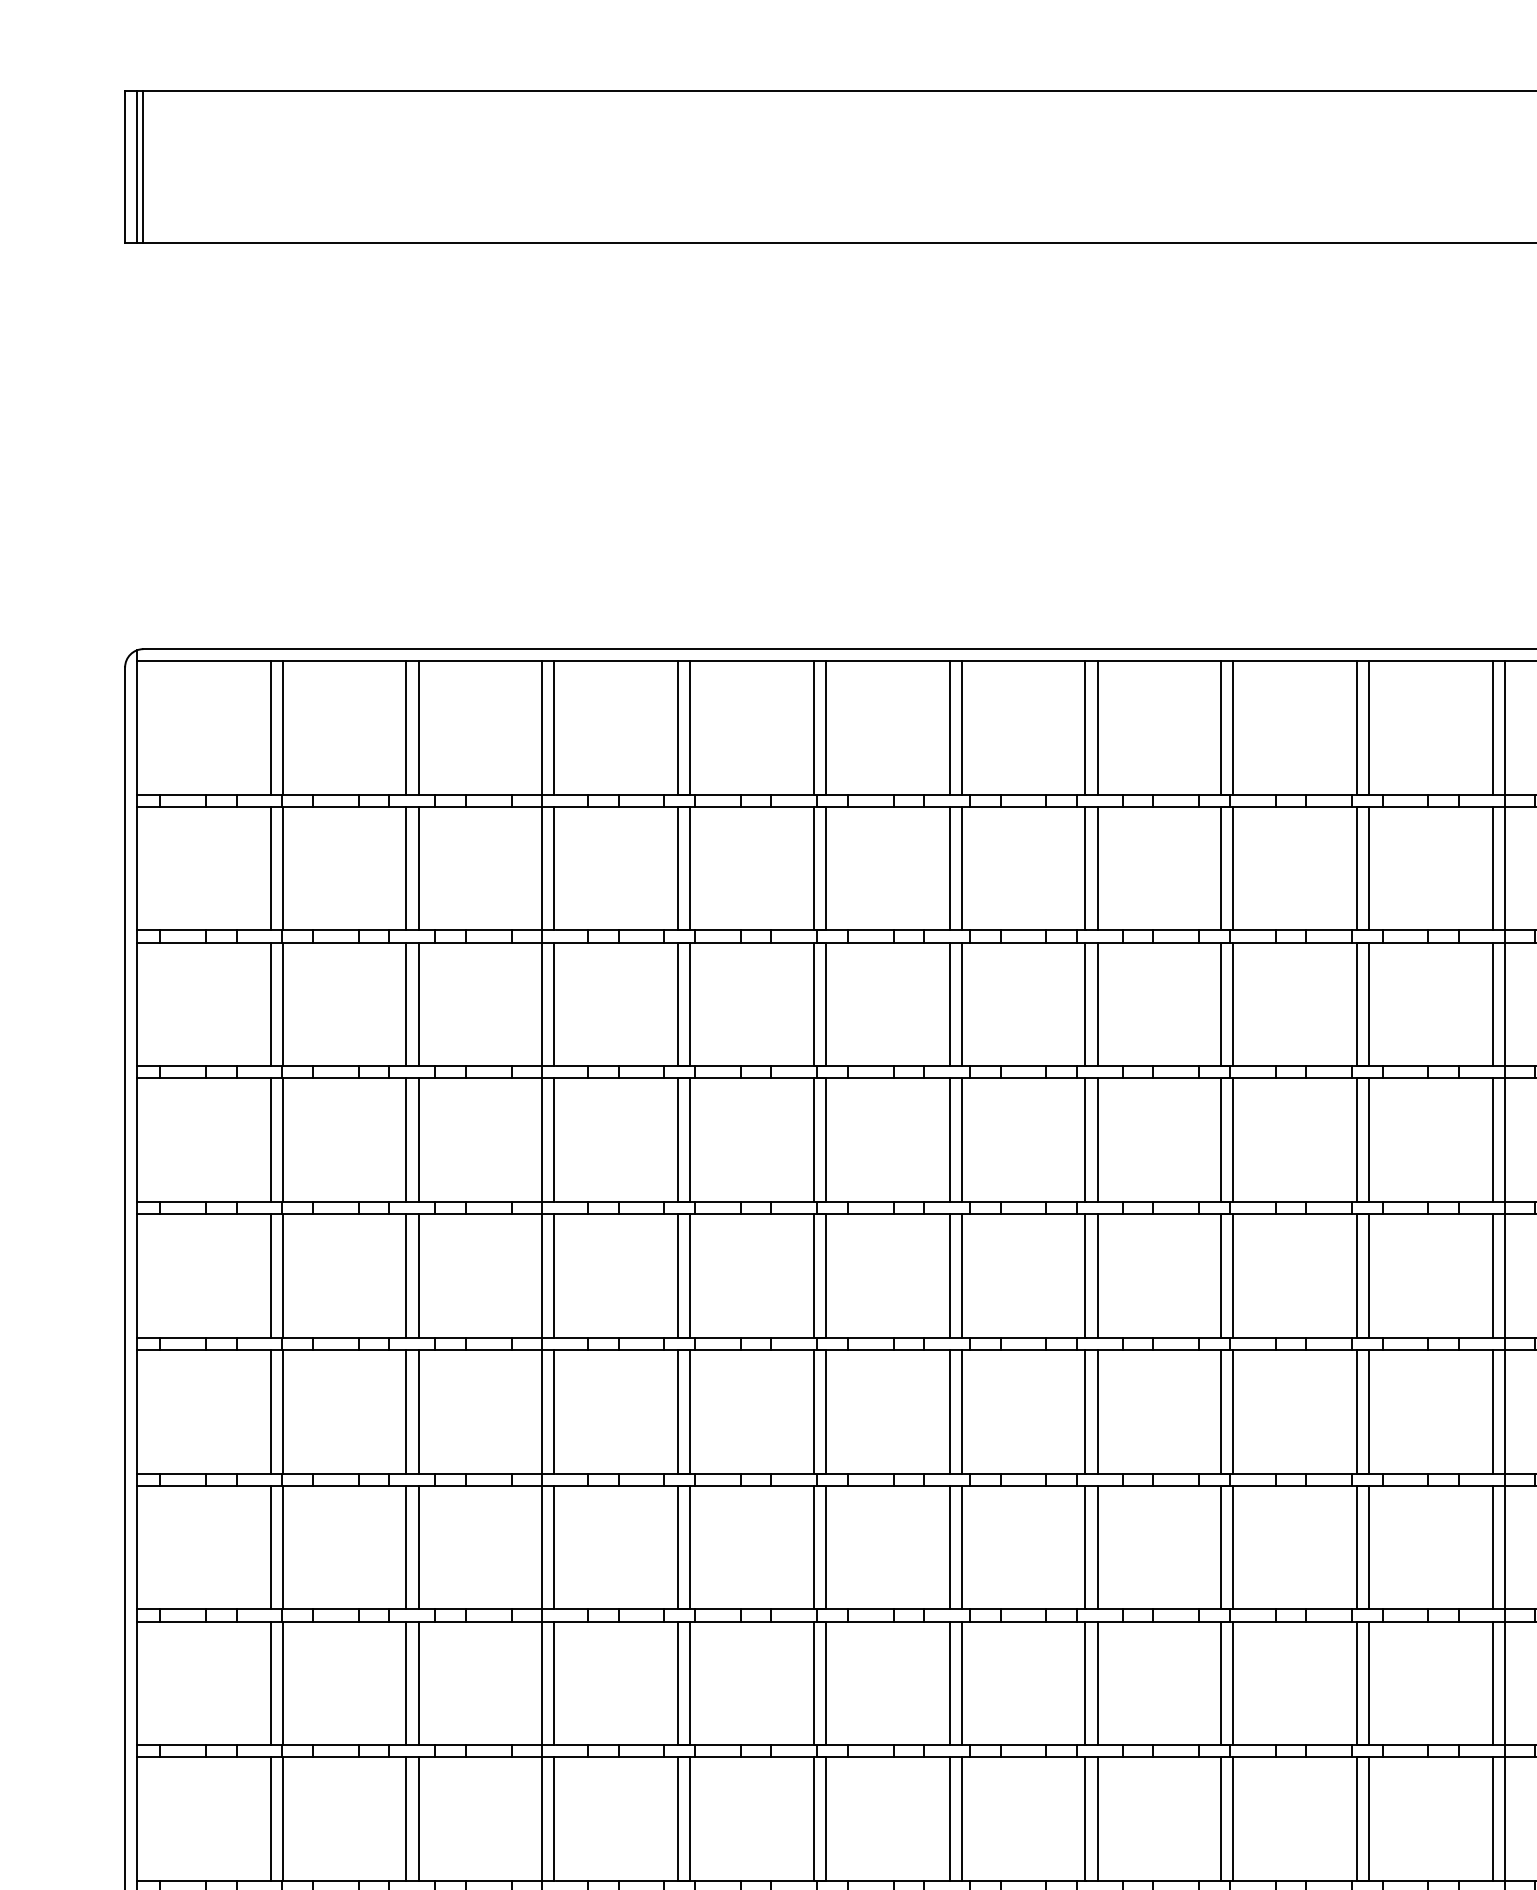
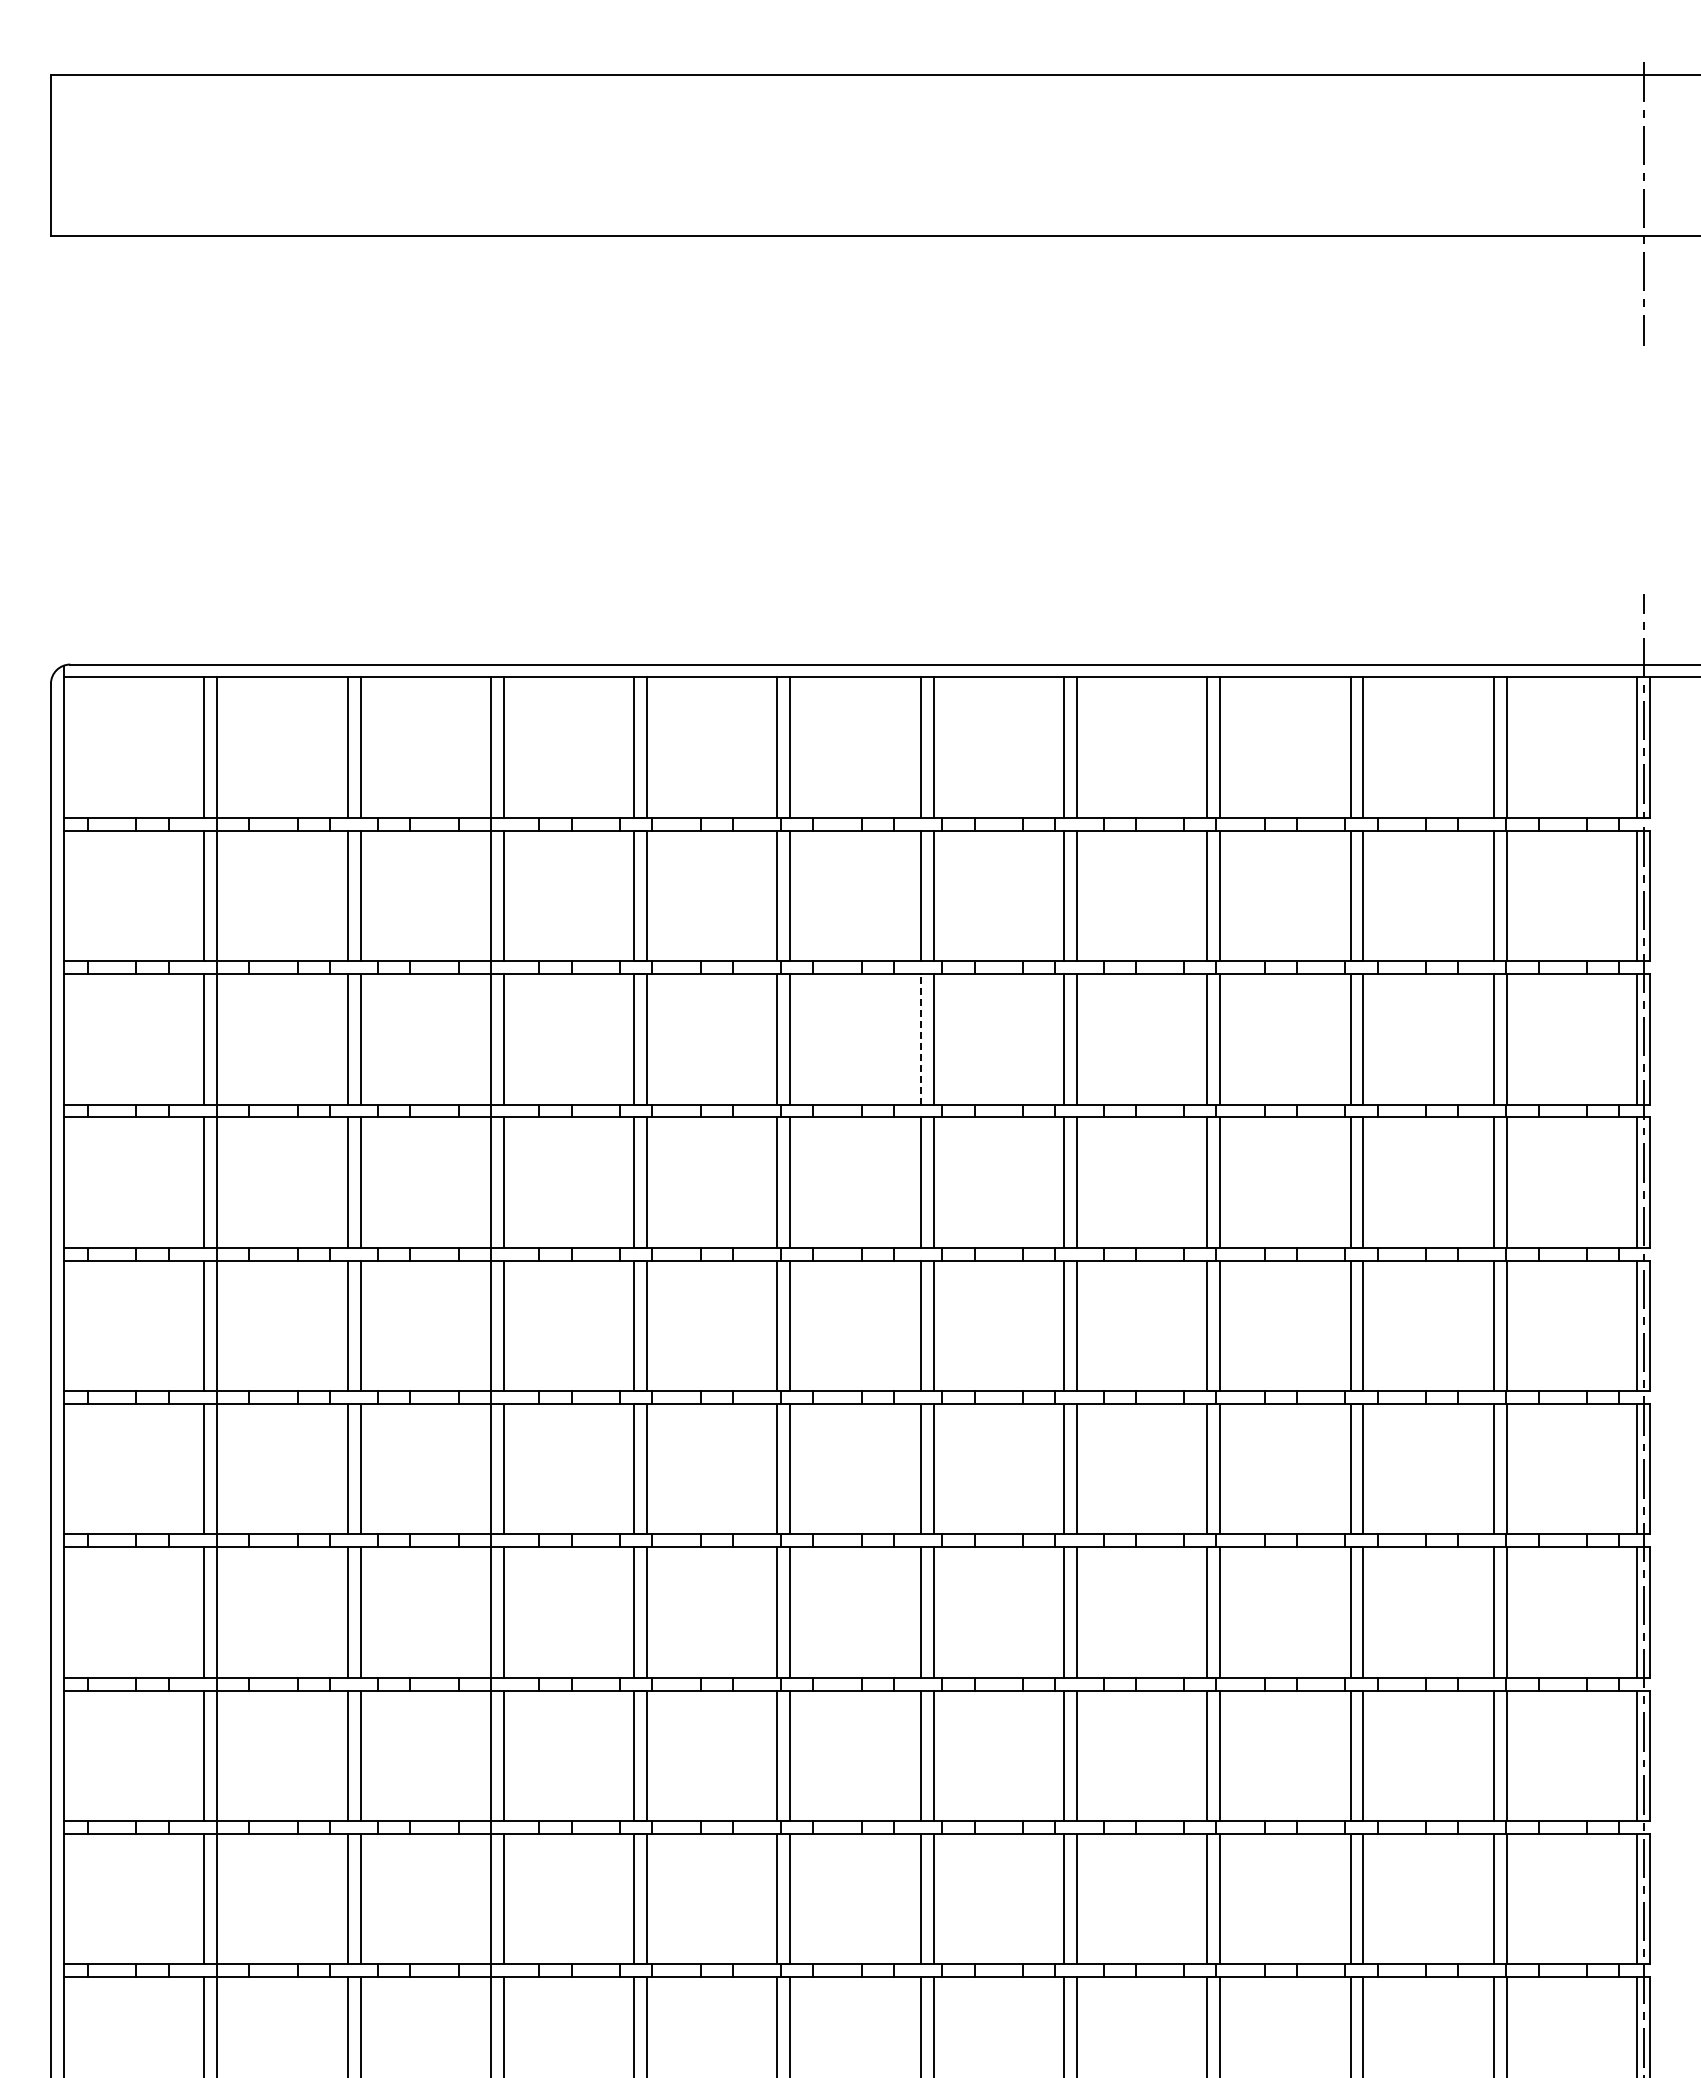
line: (137, 166) -> (63, 155), removed
line: (143, 166) -> (70, 155), removed
line: (949, 1003) -> (920, 1038), solid -> dashed

